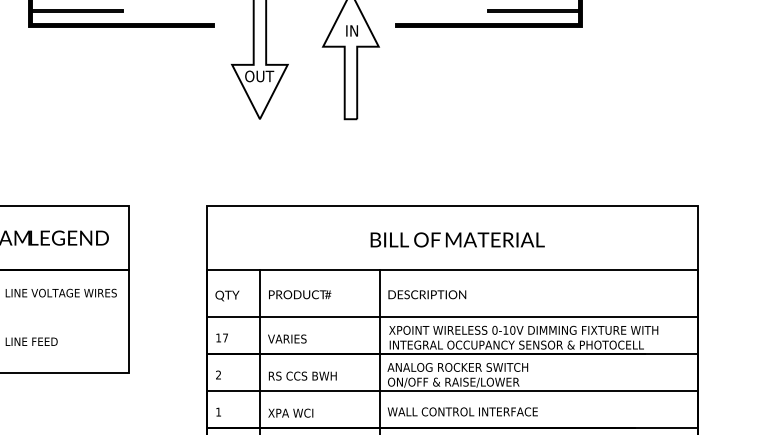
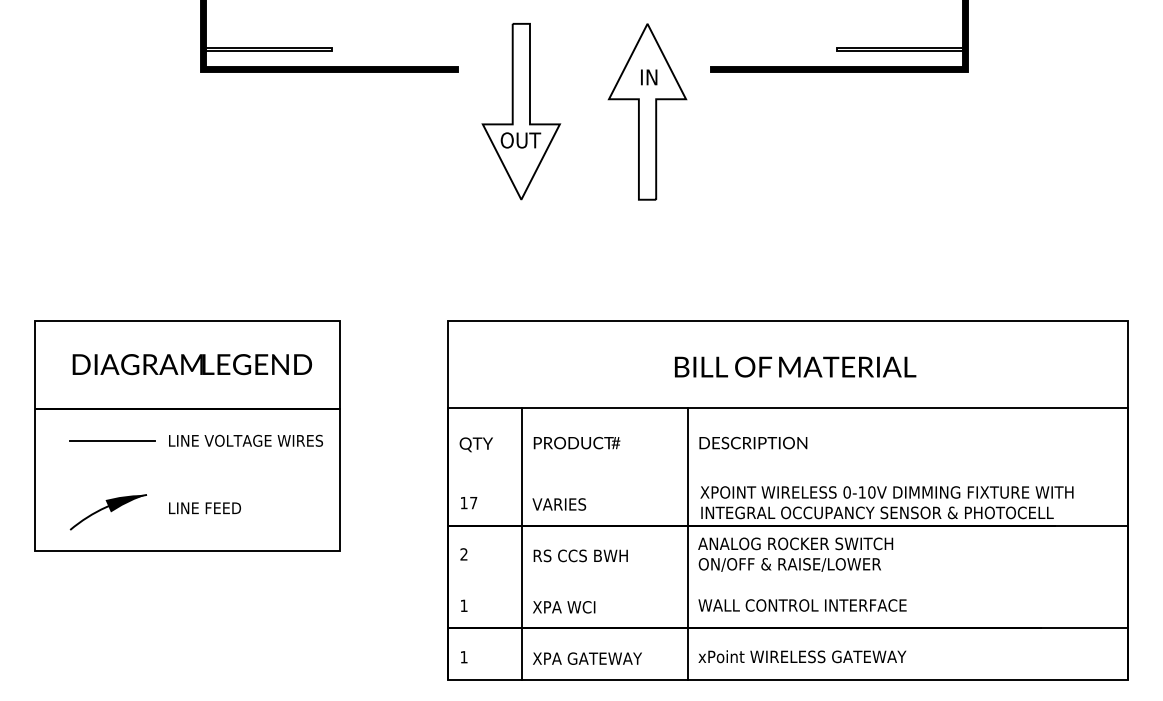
line: (452, 317) -> (788, 474), removed
line: (452, 391) -> (788, 577), removed

